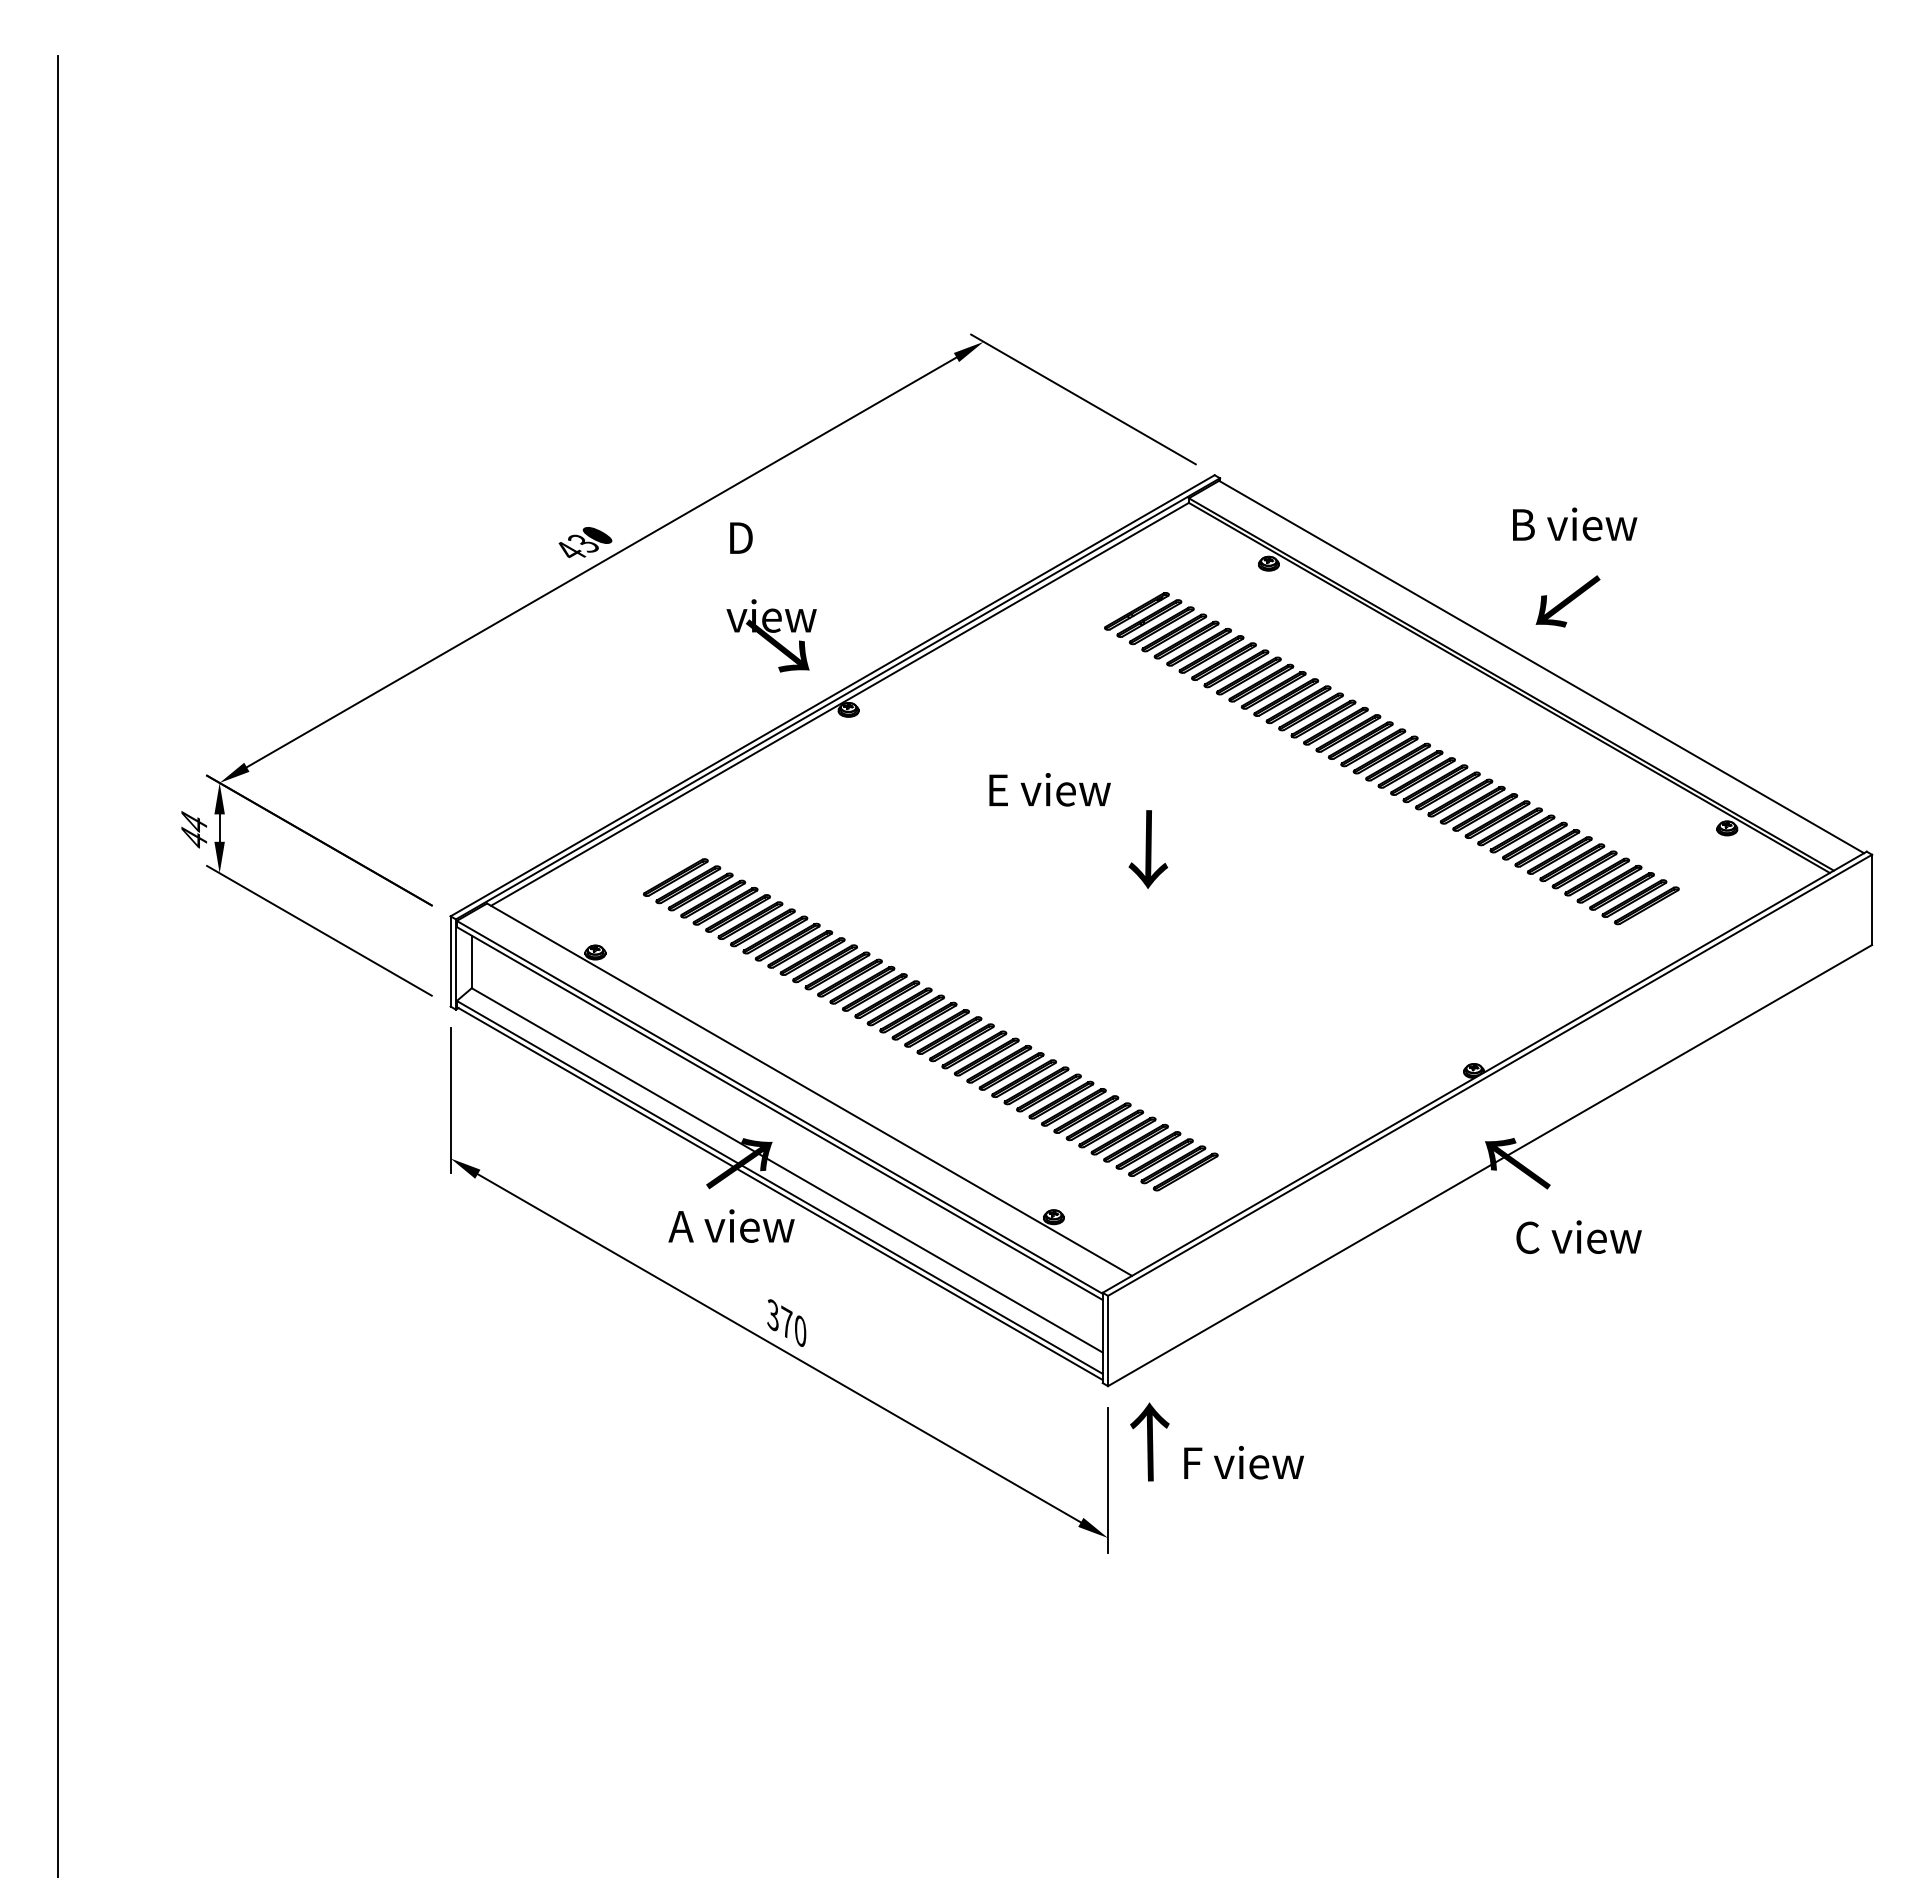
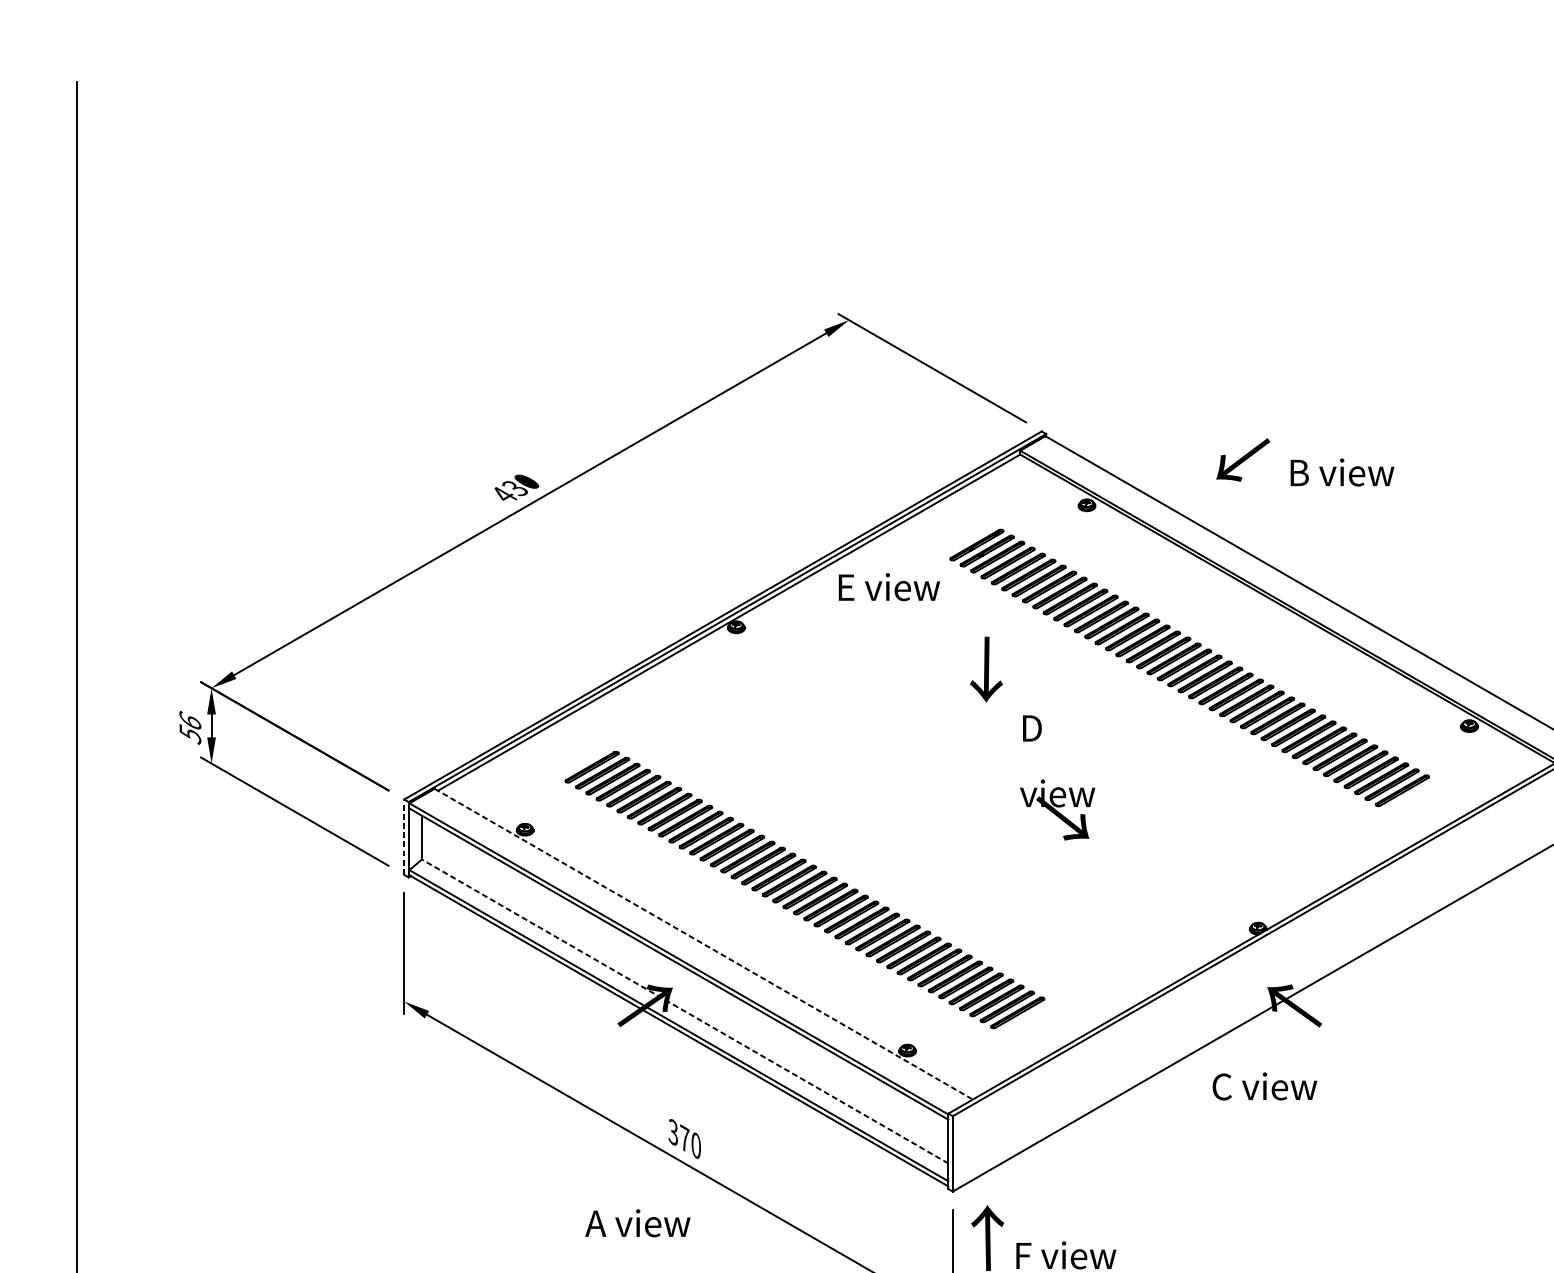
text: (771, 597) -> (1057, 777), moved
text: (1567, 601) -> (1242, 460), moved
text: (1049, 789) -> (888, 586), moved
text: (194, 830) -> (190, 727), 44 -> 56
text: (1148, 849) -> (986, 669), moved
line: (450, 960) -> (404, 836), solid -> dashed
line: (809, 1089) -> (703, 944), solid -> dashed
line: (786, 1170) -> (684, 1011), solid -> dashed
text: (731, 1225) -> (637, 1222), moved
text: (1578, 1236) -> (1264, 1085), moved

